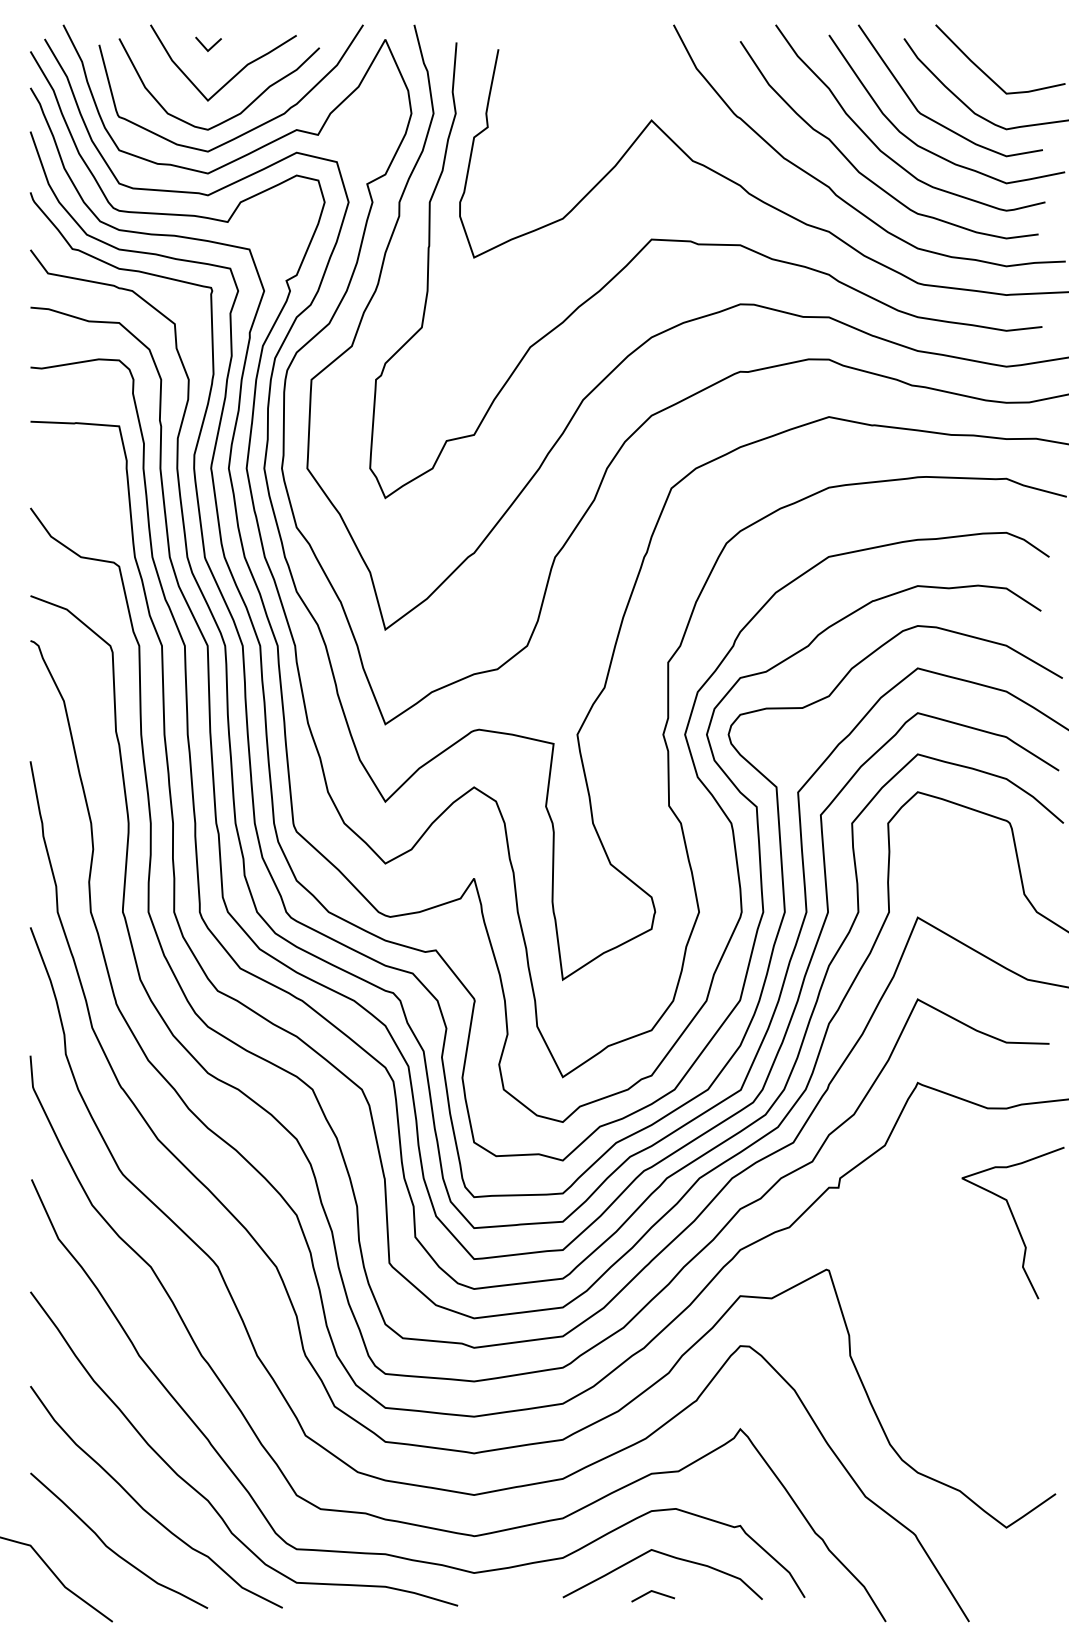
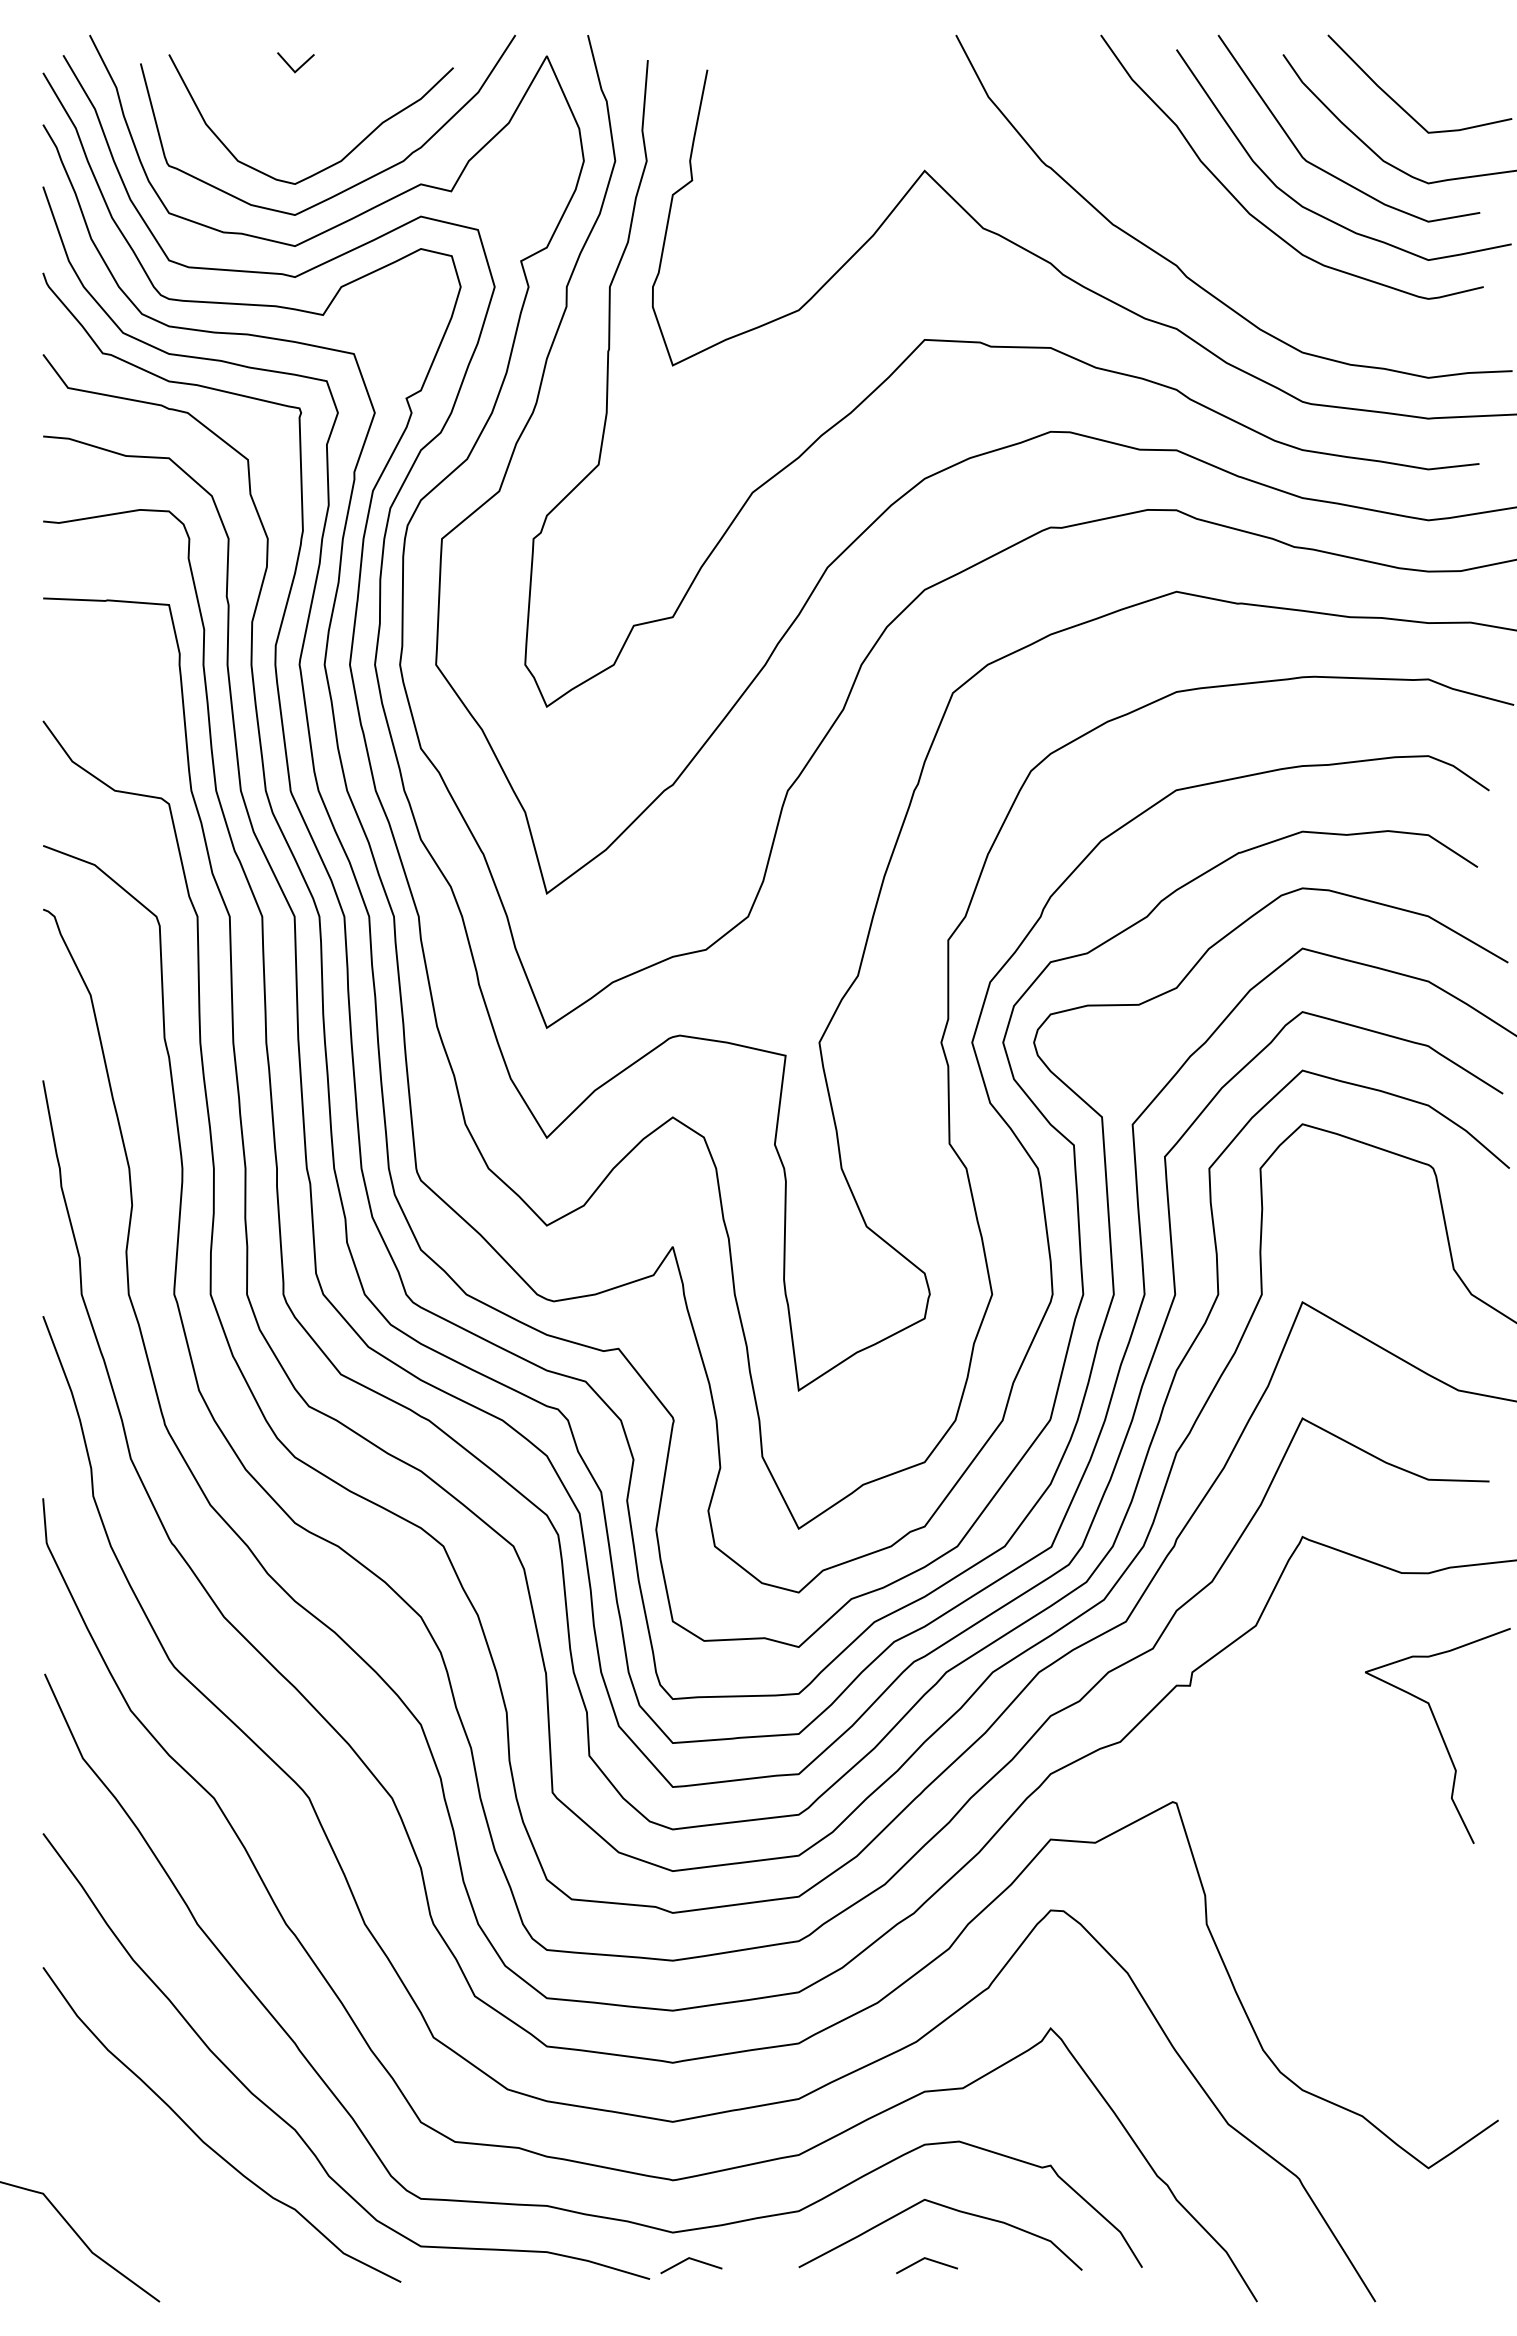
curve: (235, 74) -> (334, 105), removed
curve: (861, 172) -> (1222, 244), removed
curve: (112, 1549) -> (159, 2199), removed
line: (489, 1593) -> (694, 2261), added

